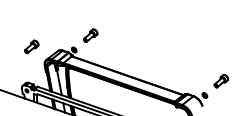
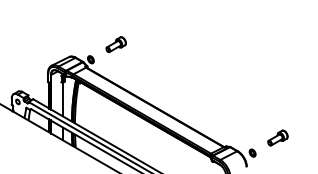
part: (31, 46) -> (34, 44), removed

